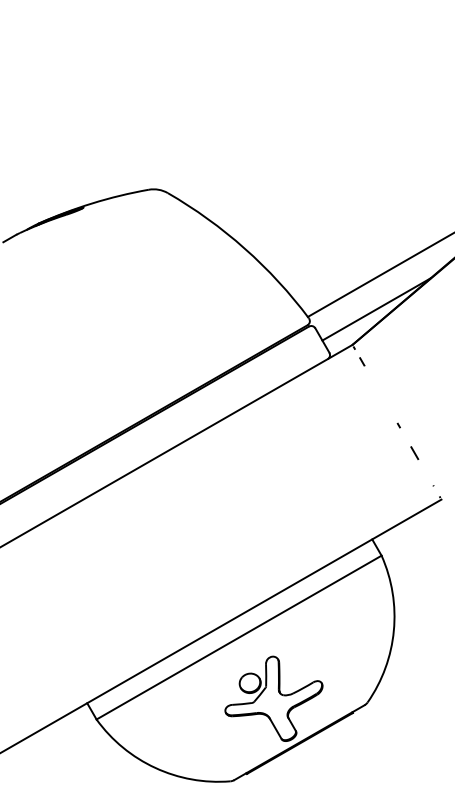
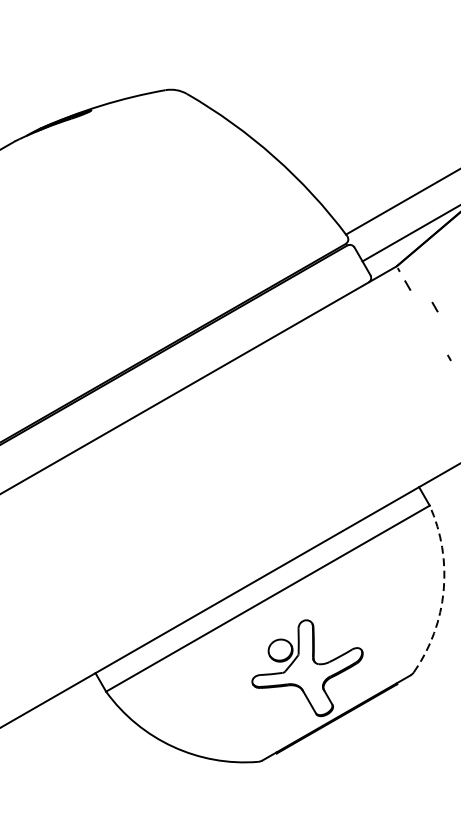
curve: (386, 380) -> (435, 306), added
arc: (393, 630) -> (443, 590), solid -> dashed

